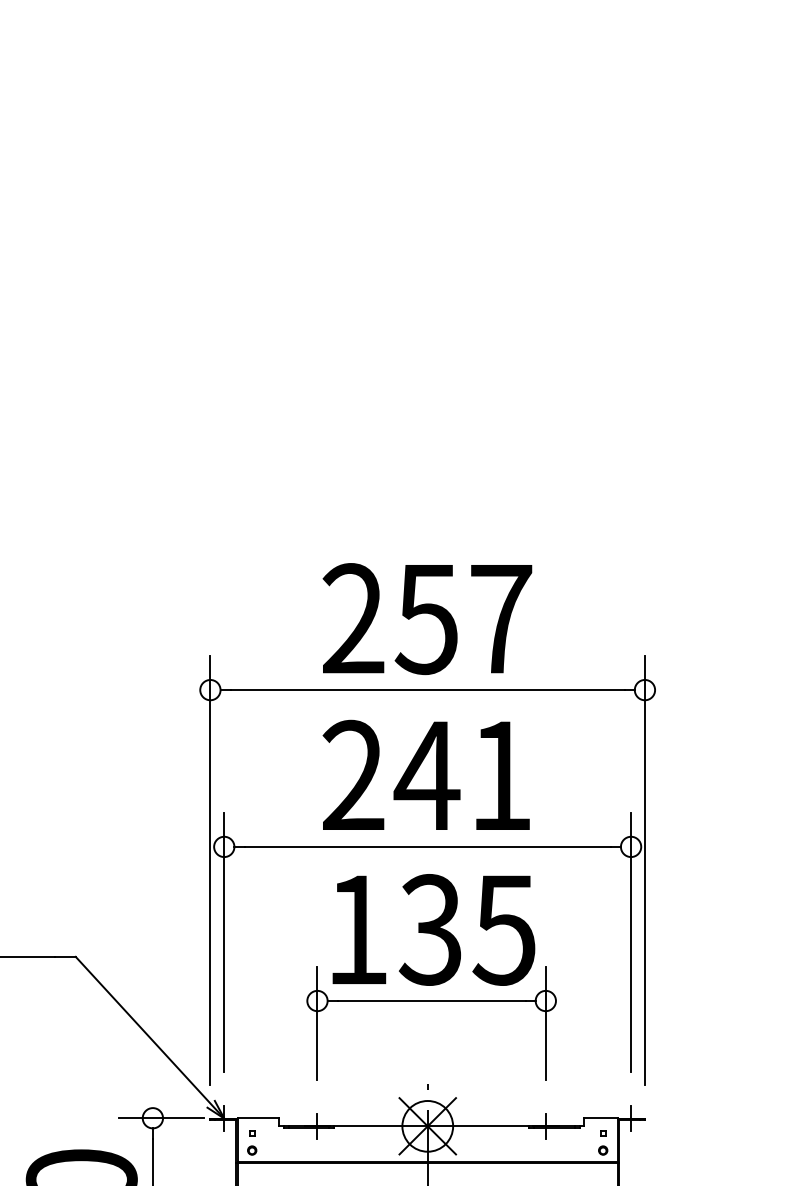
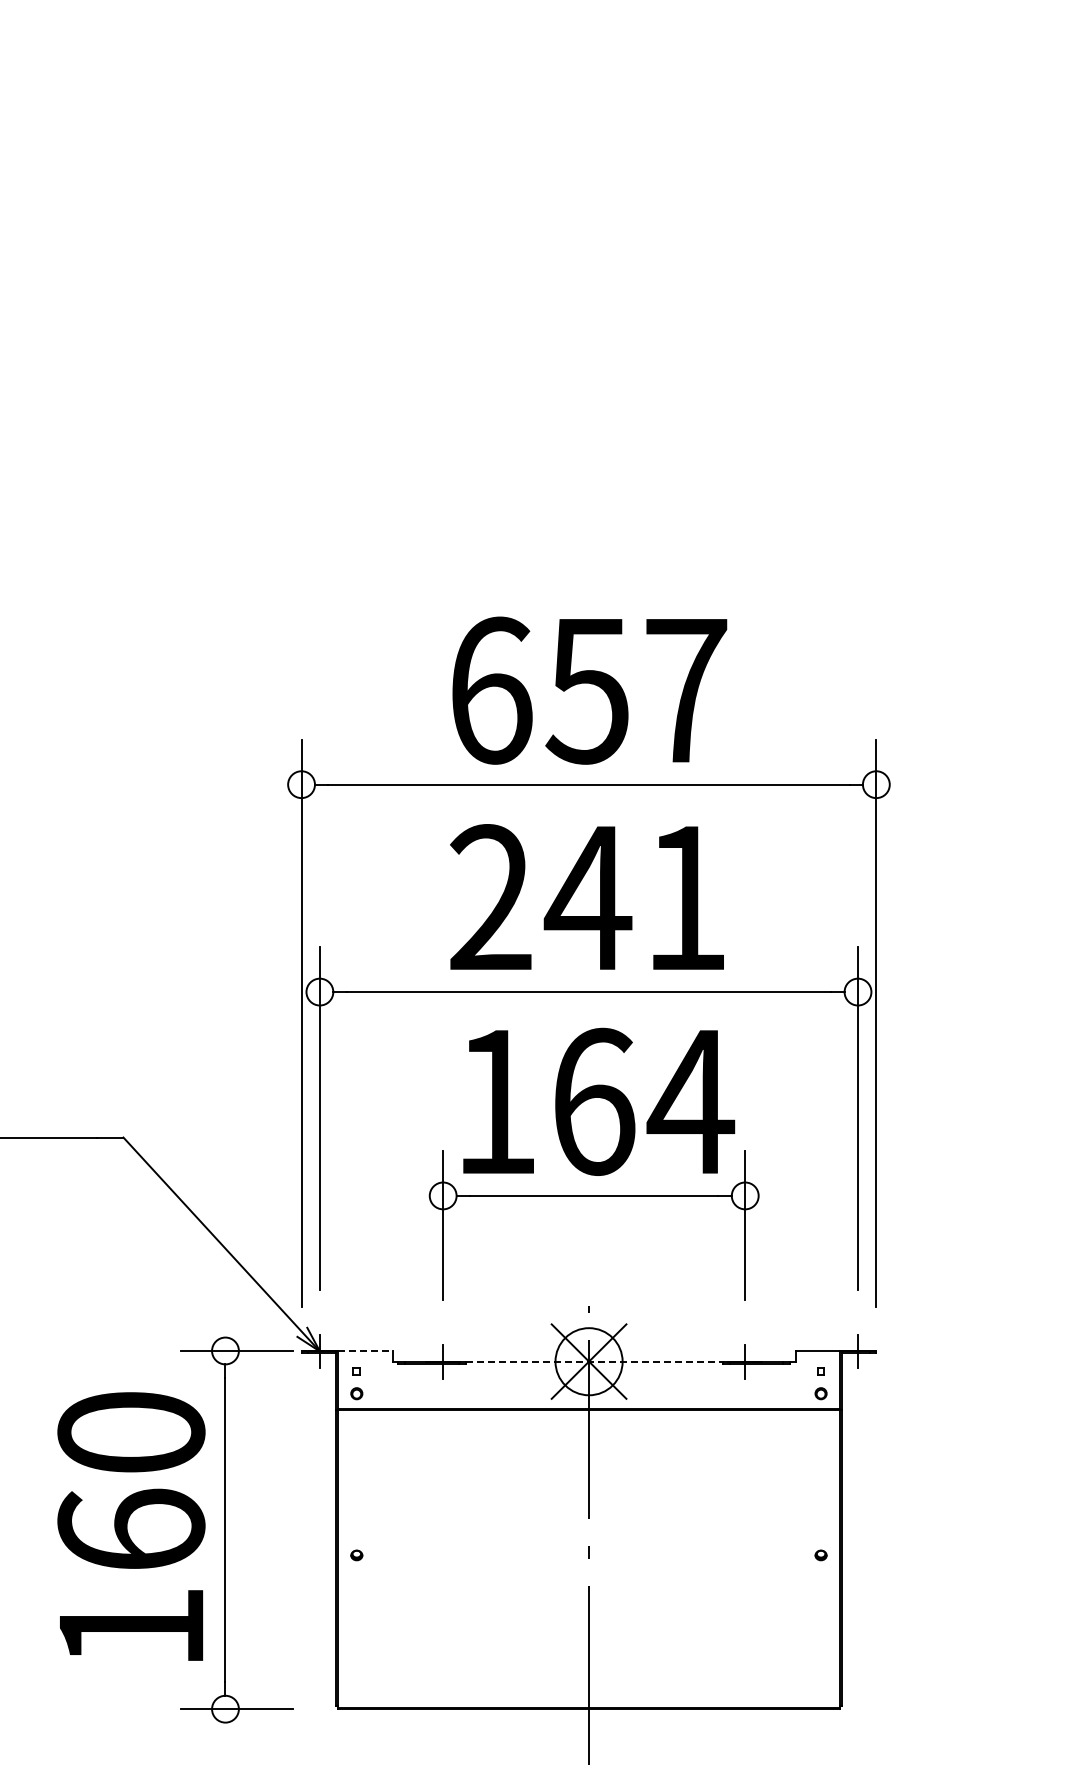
text: (354, 618) -> (491, 690), 257 -> 657
text: (468, 929) -> (642, 1101), 135 -> 164
line: (258, 1117) -> (365, 1350), solid -> dashed
line: (431, 1126) -> (594, 1361), solid -> dashed

